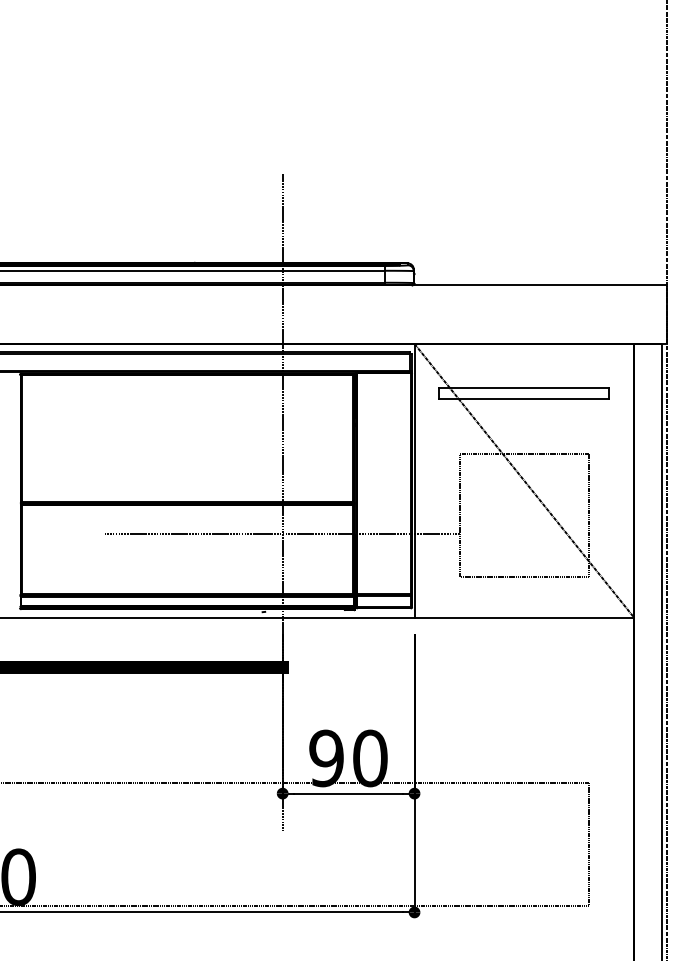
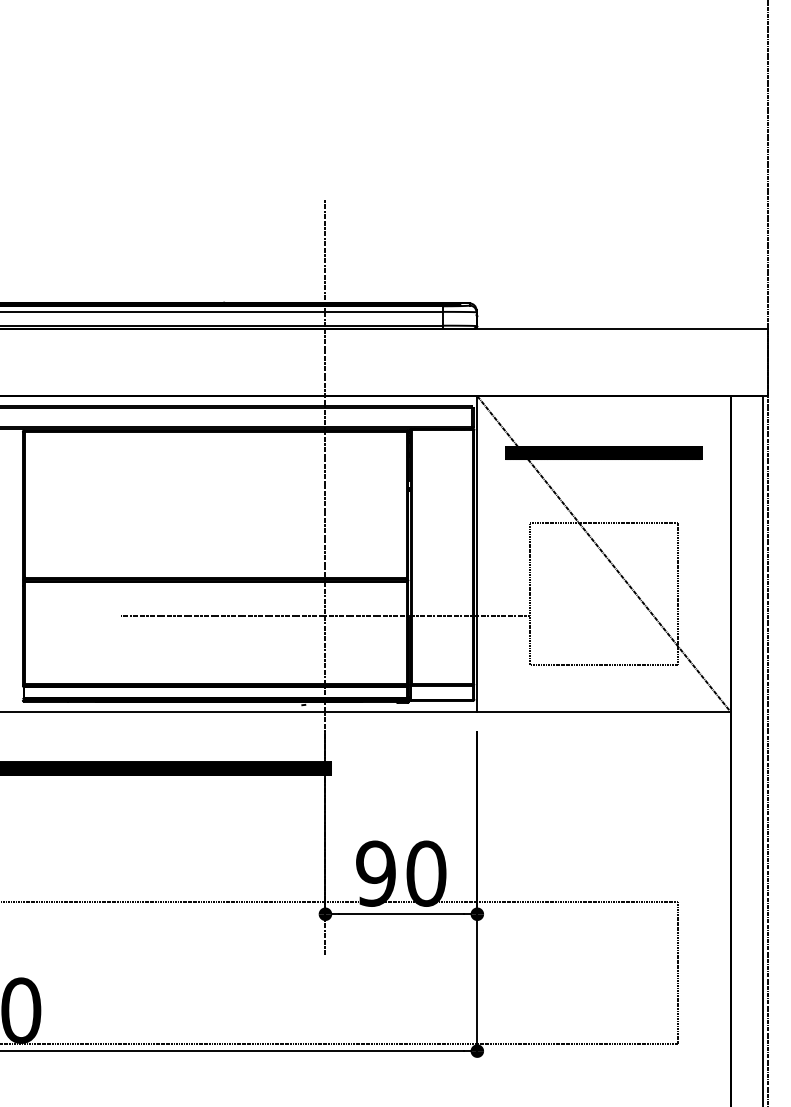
hatch: (524, 392) -> (604, 452), added

